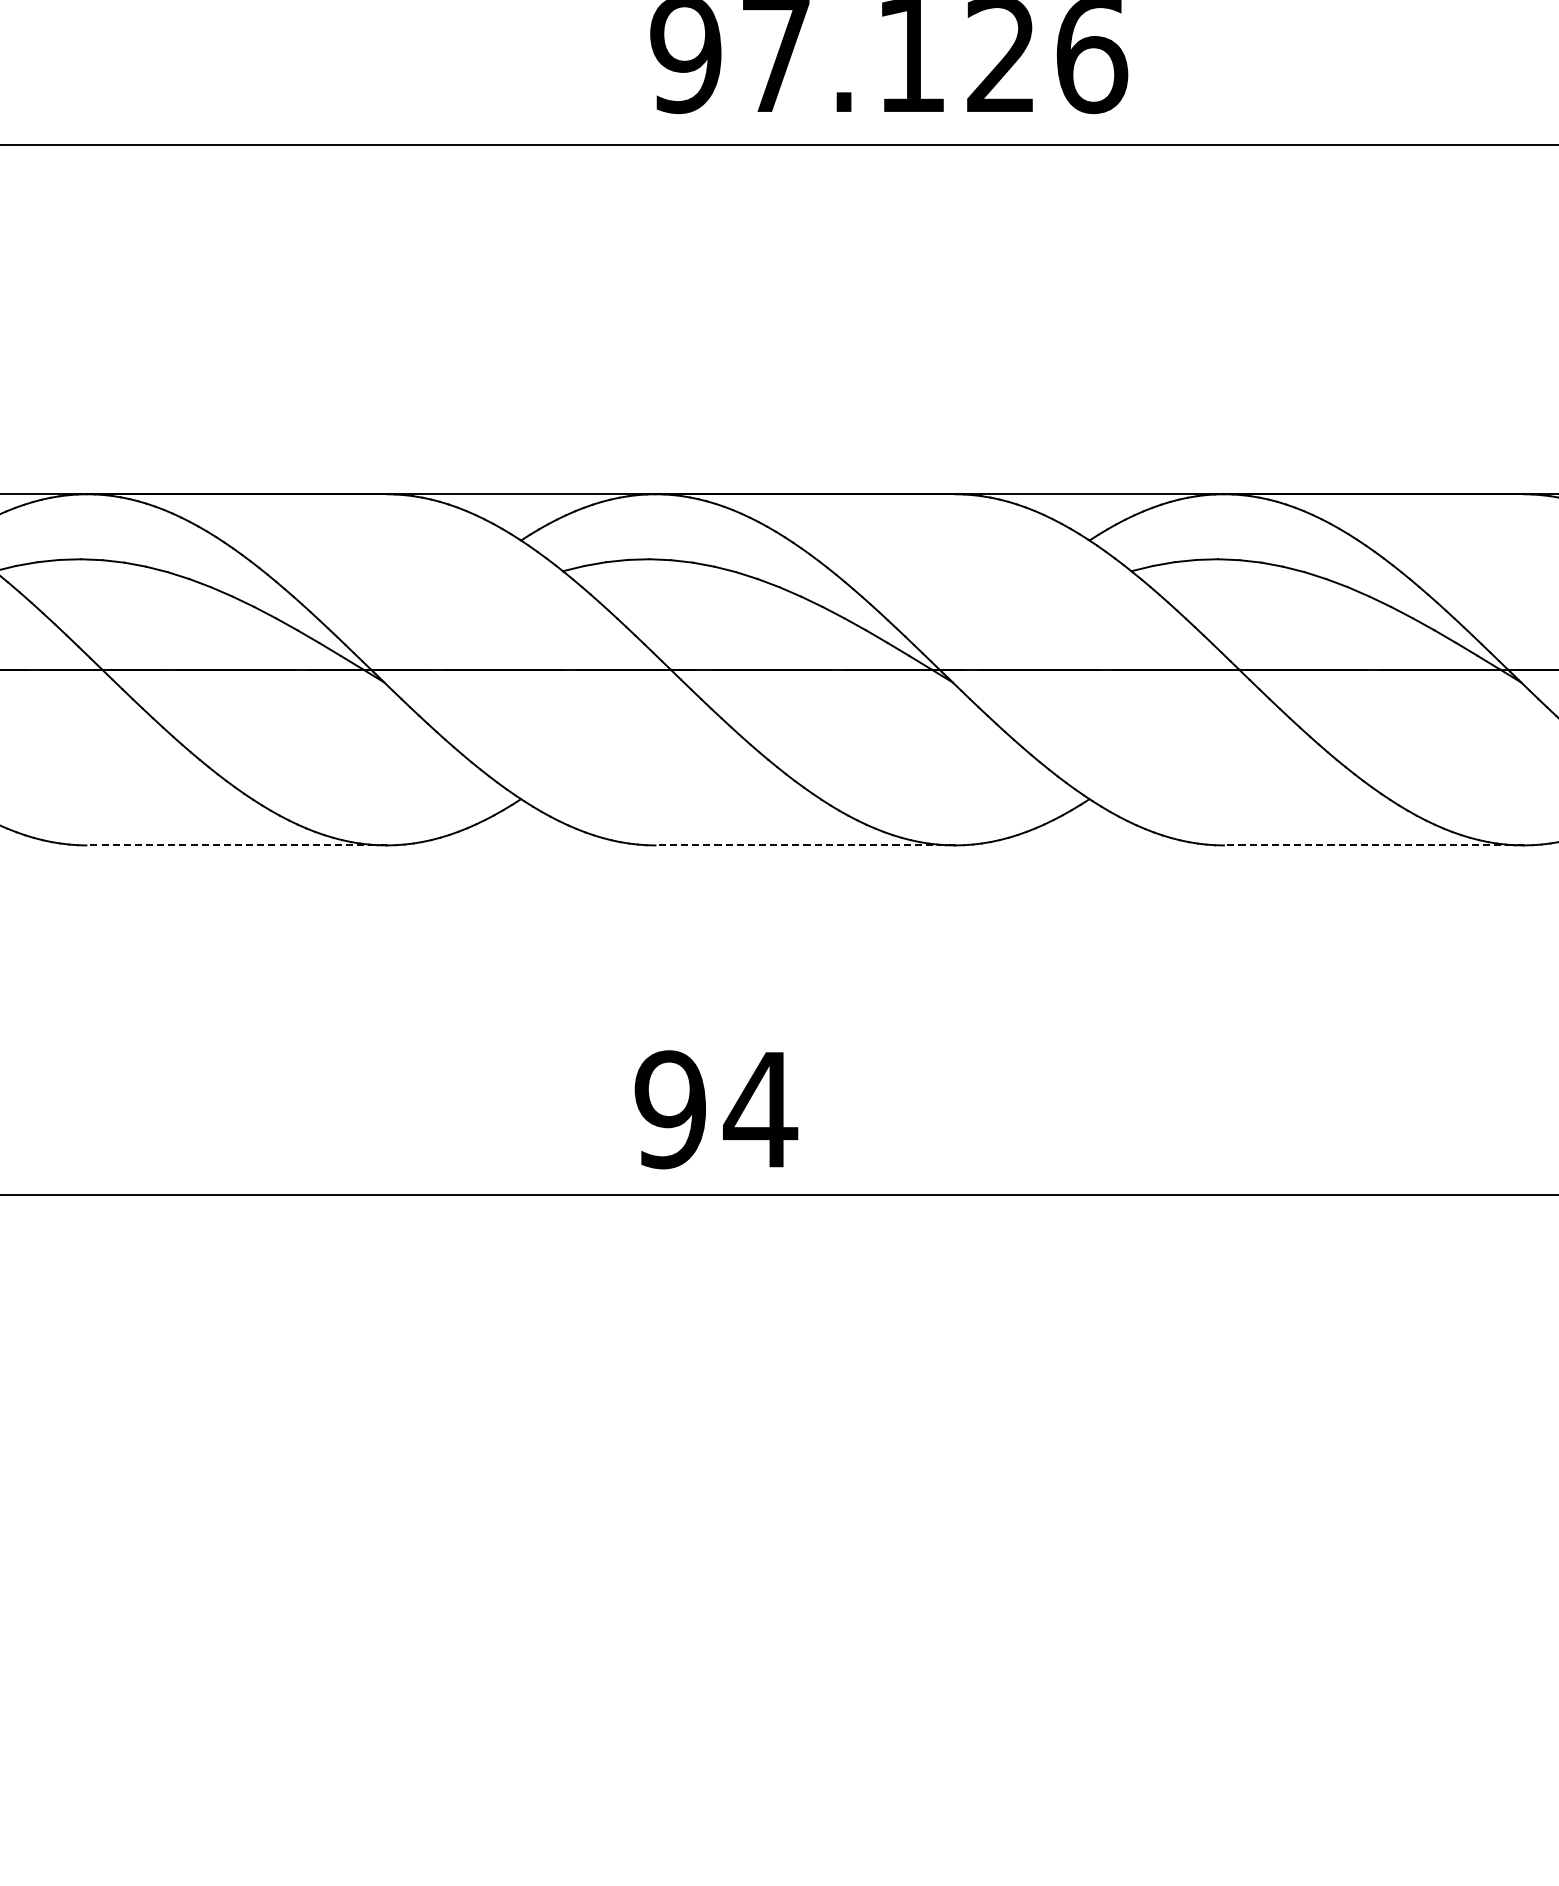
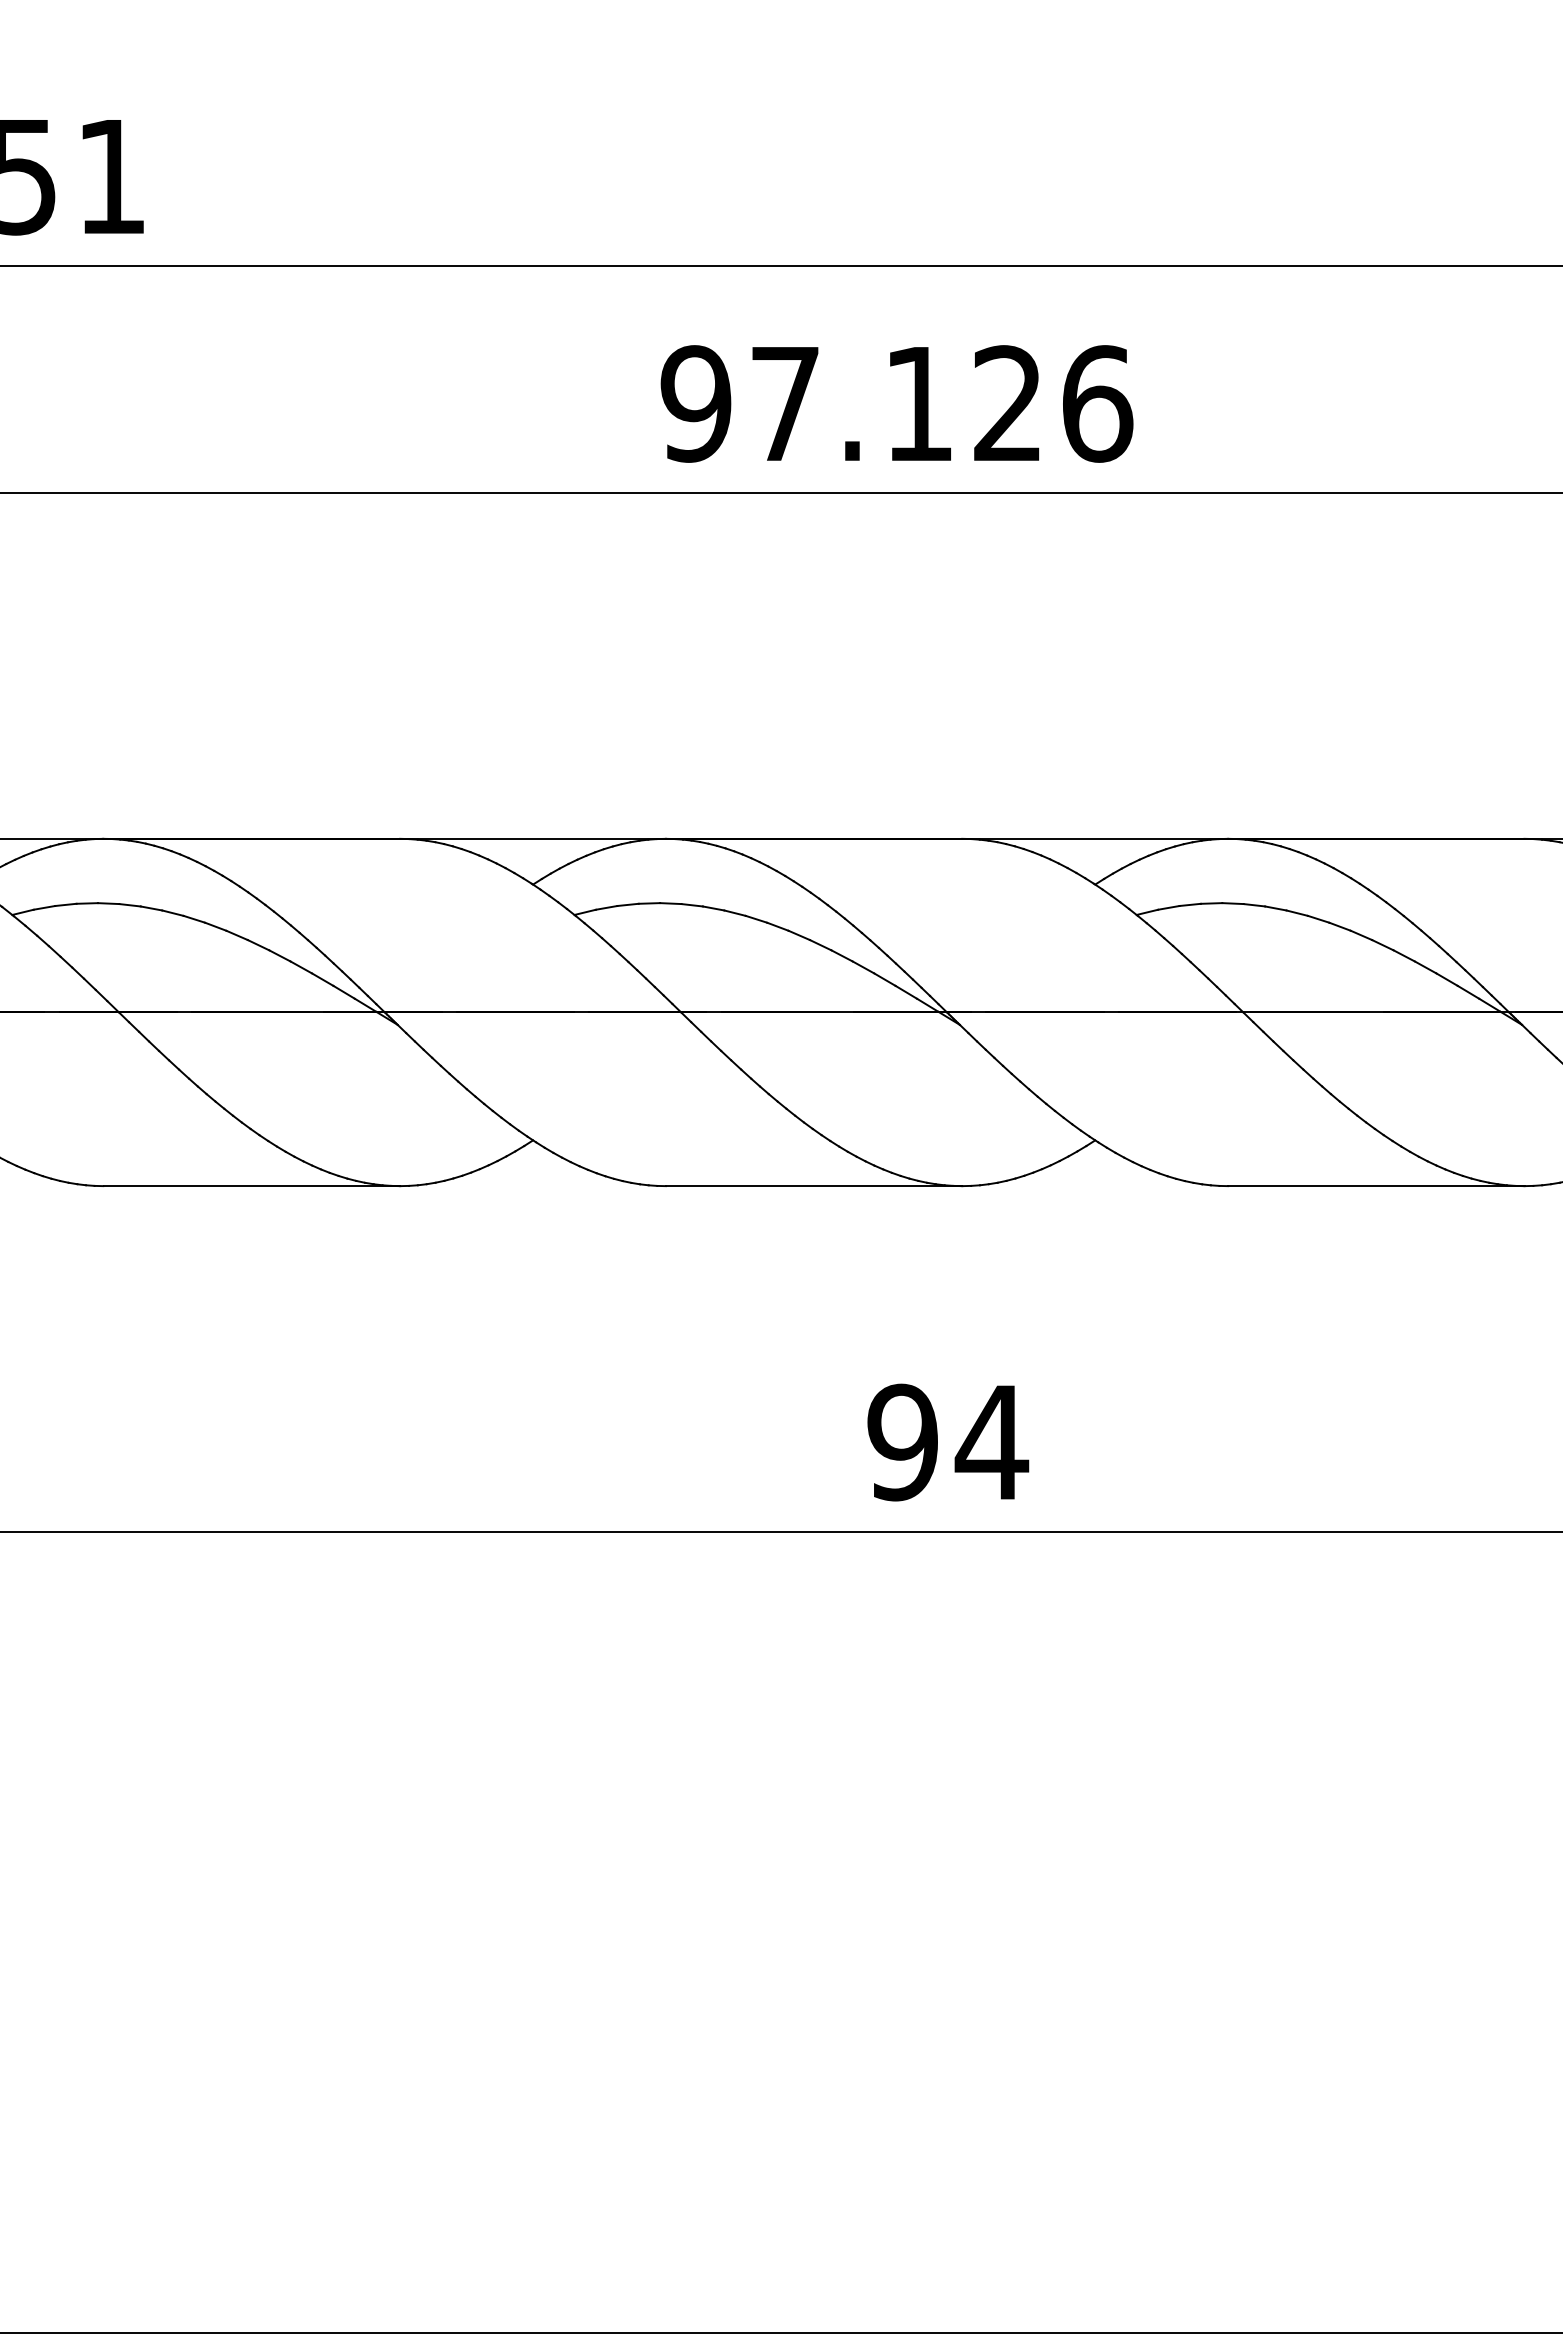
line: (236, 845) -> (251, 1186), dashed -> solid
line: (804, 845) -> (813, 1186), dashed -> solid
line: (1372, 845) -> (1375, 1186), dashed -> solid
text: (716, 1109) -> (948, 1442), moved

